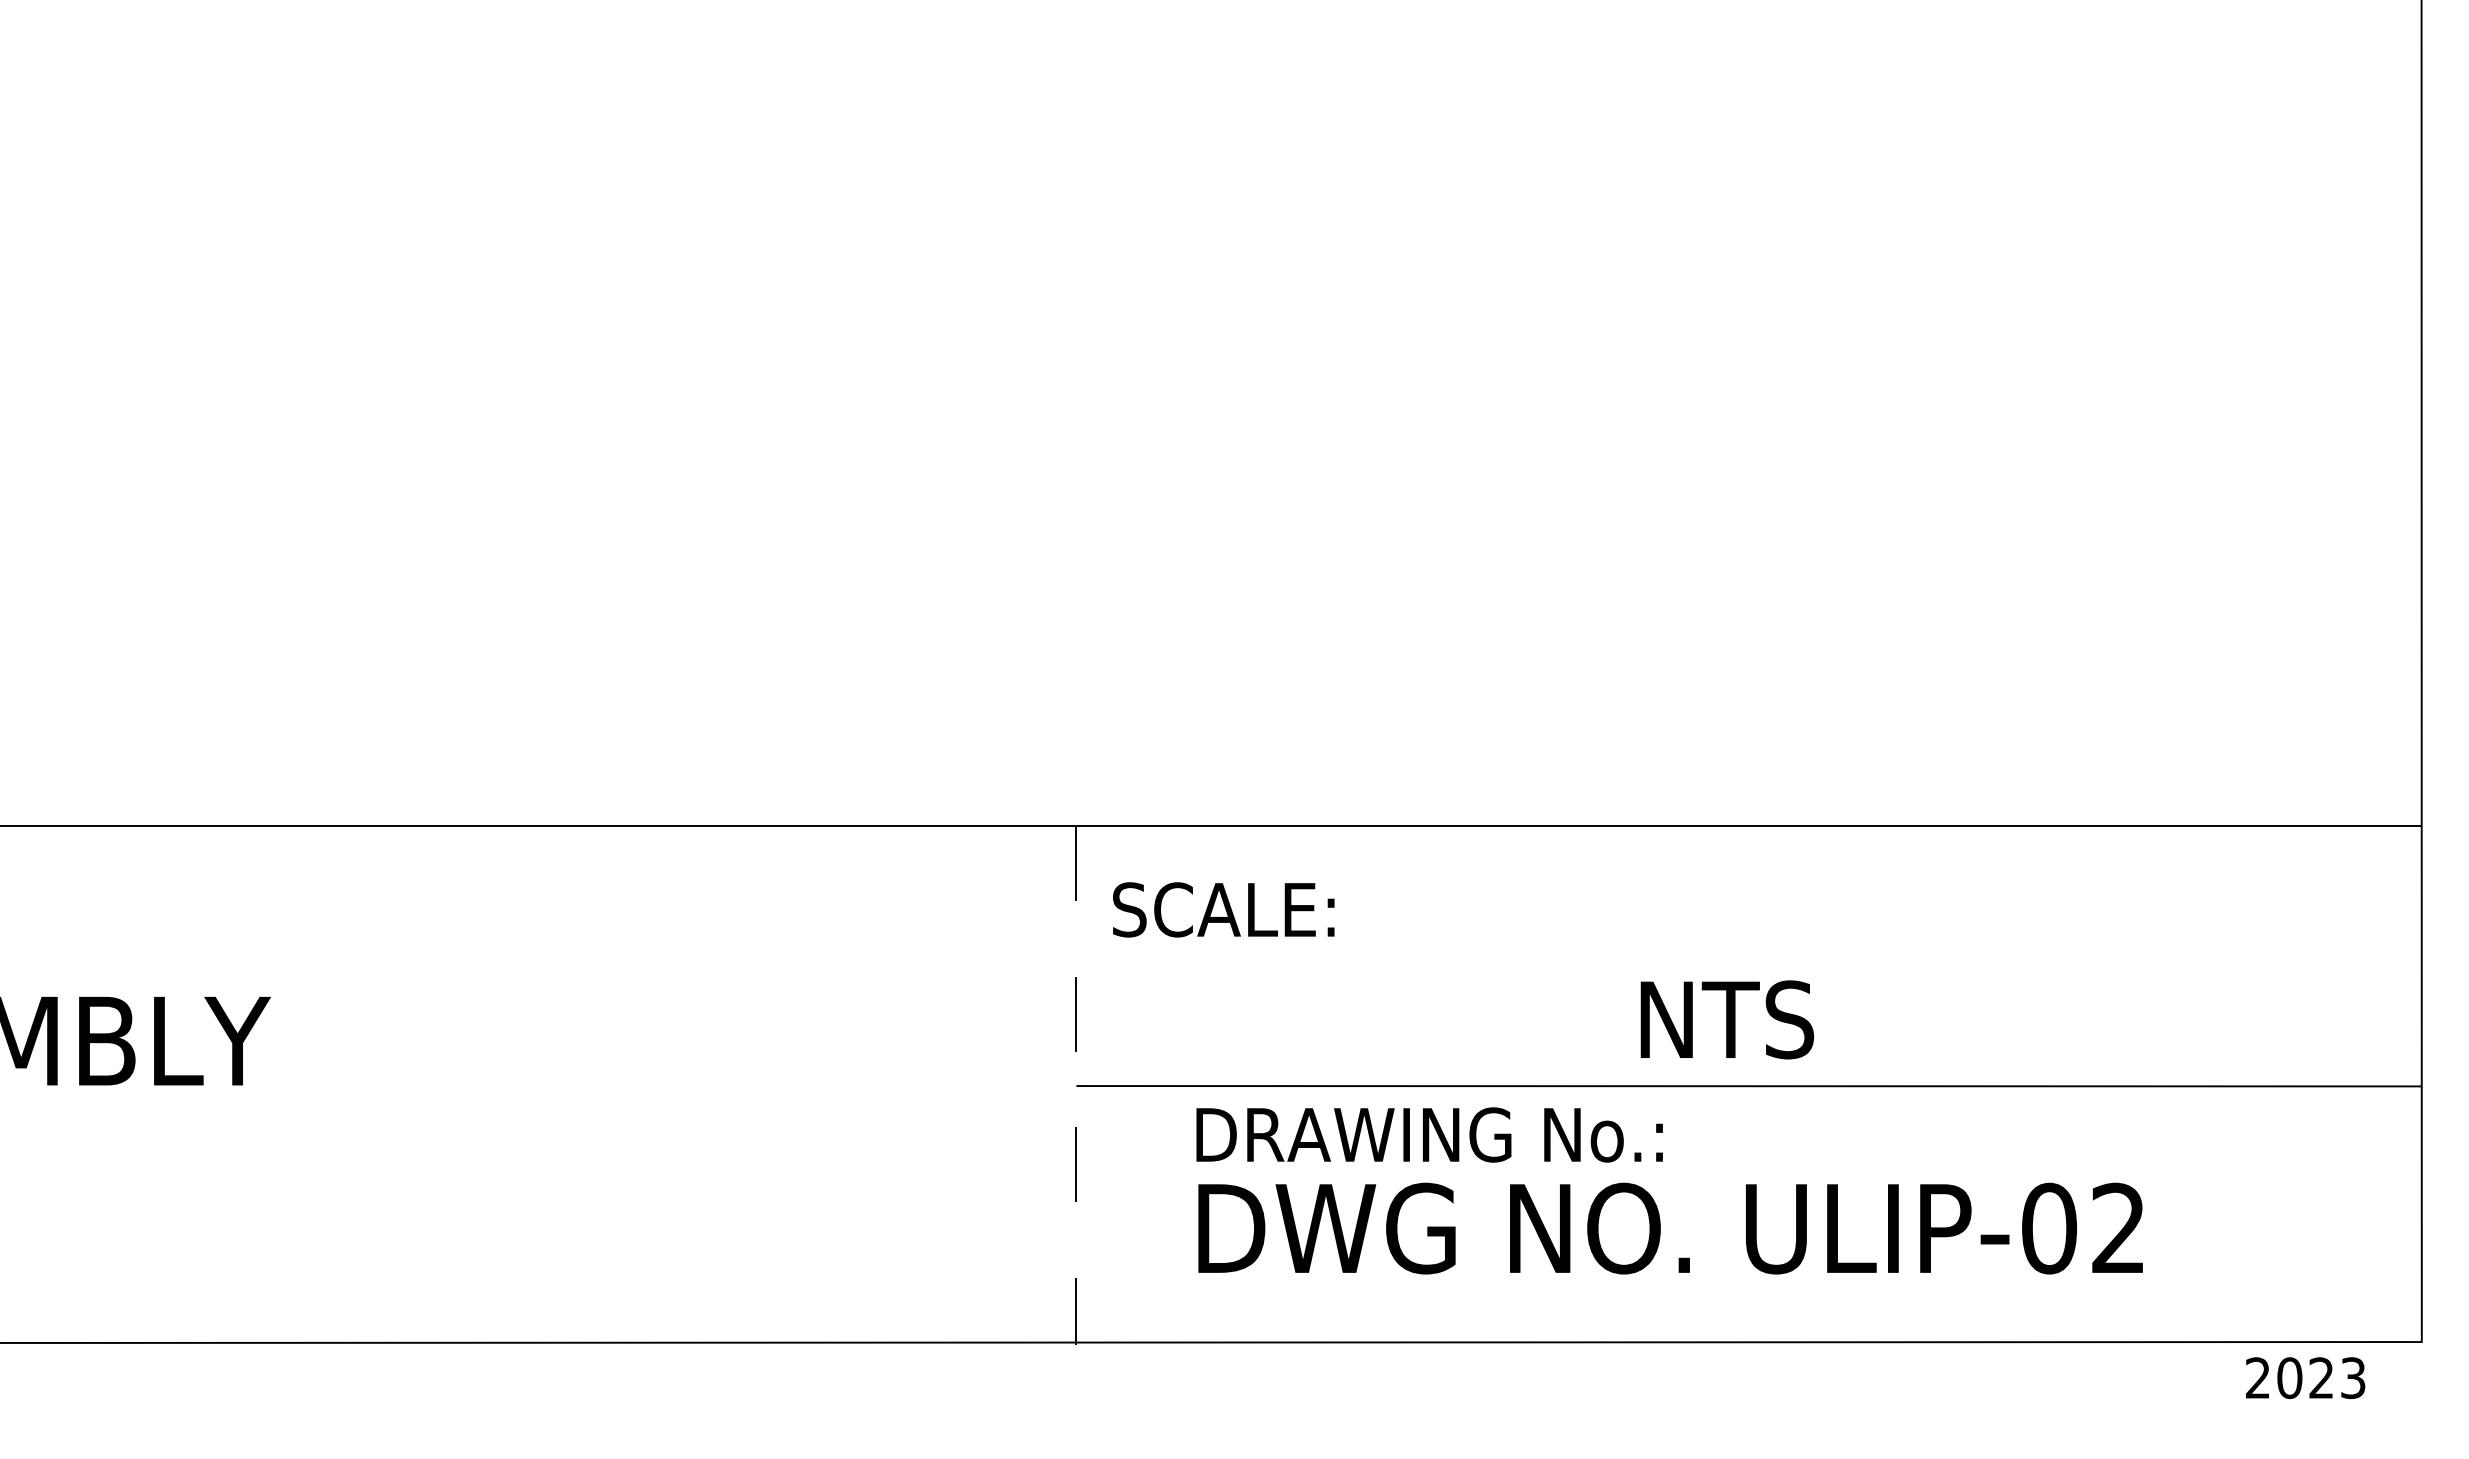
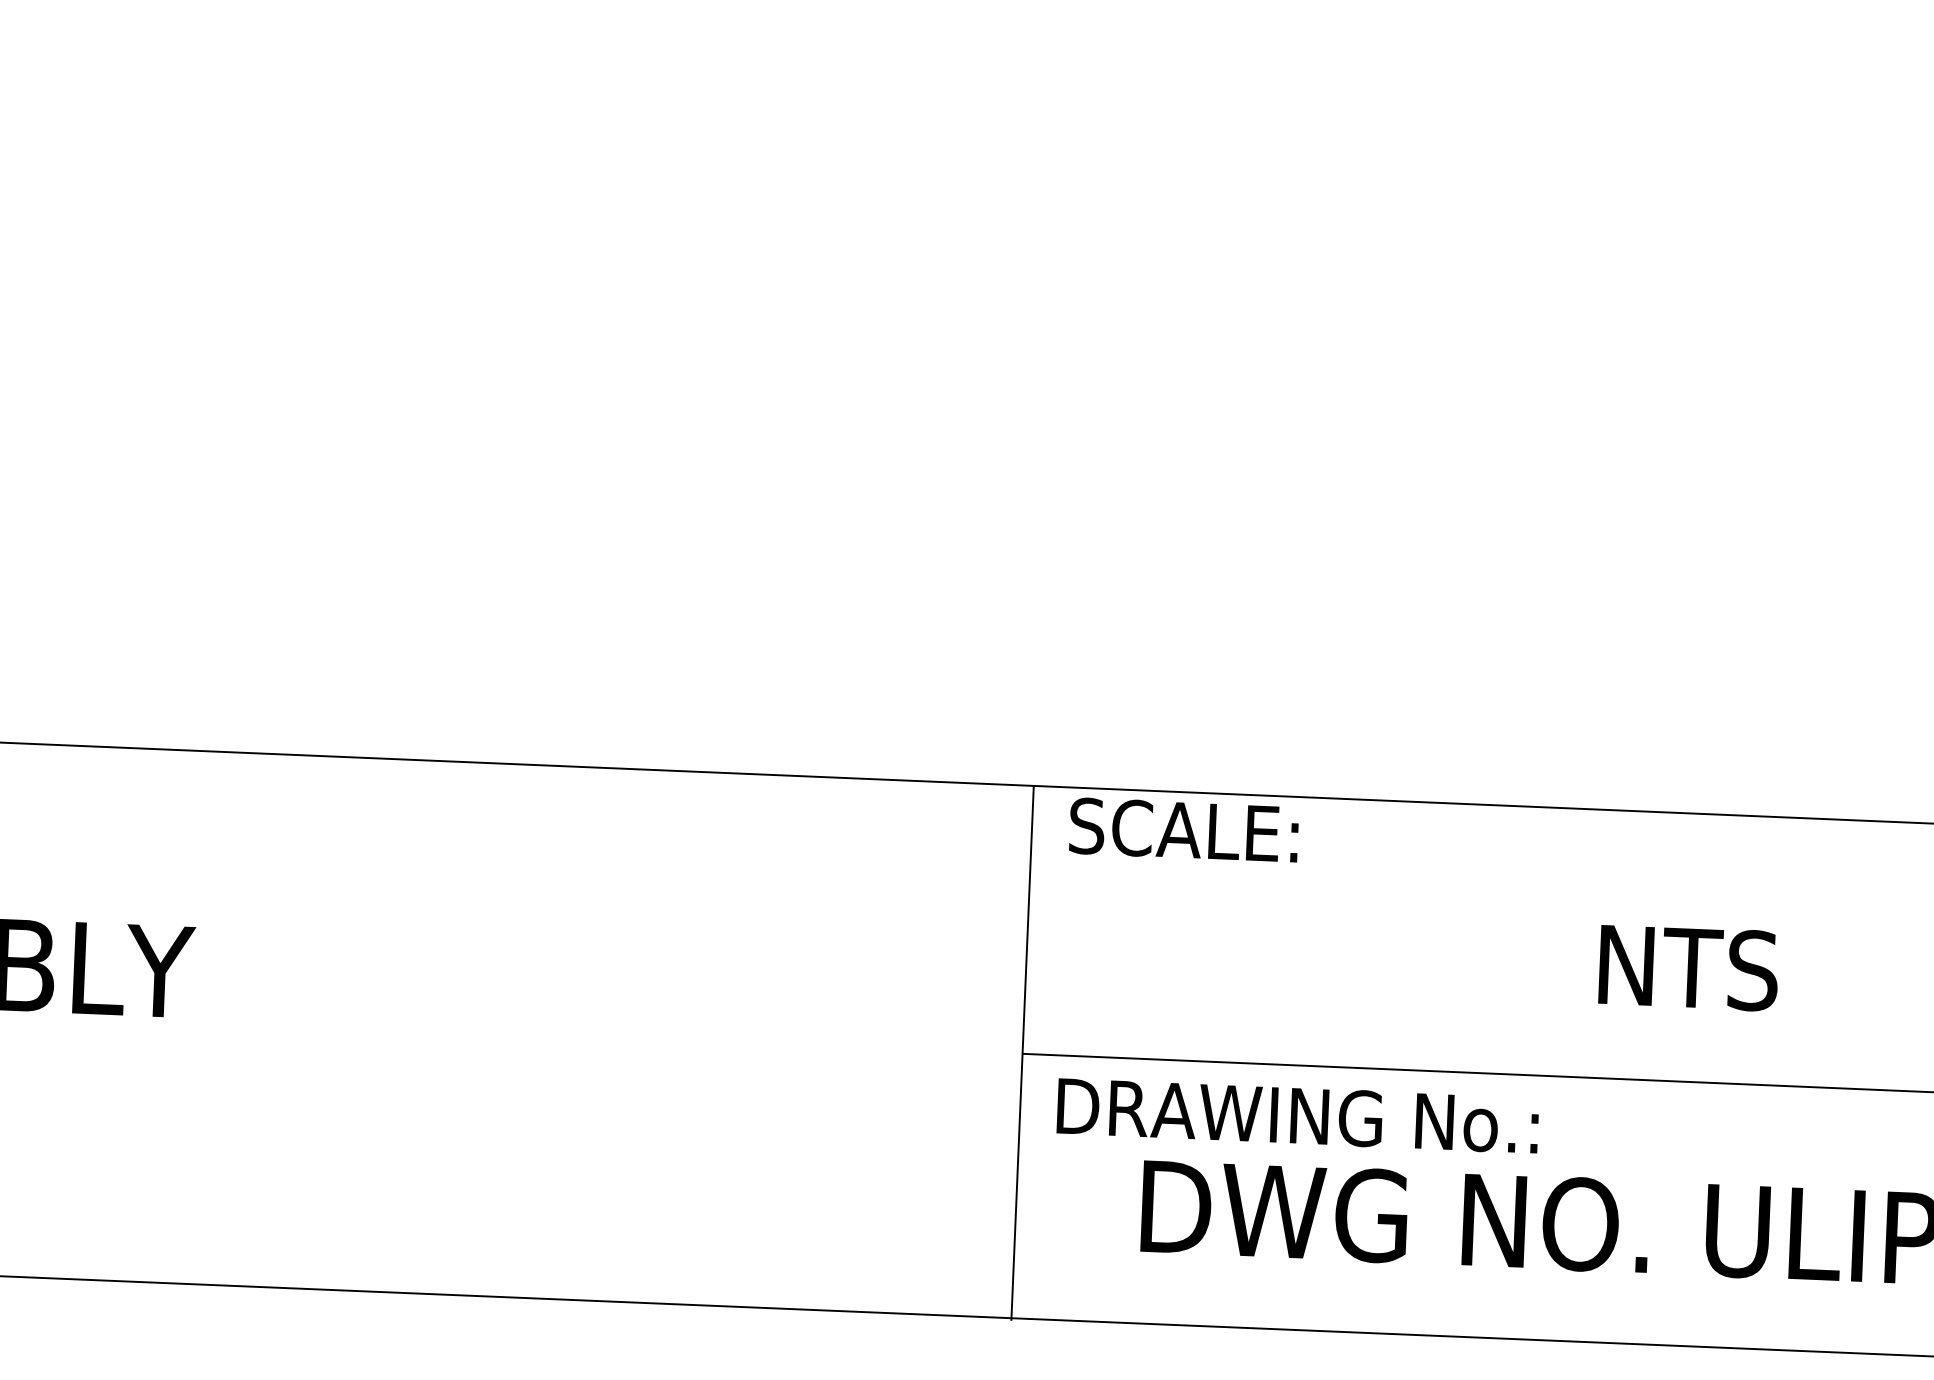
text: (1223, 909) -> (1183, 829), moved
text: (1726, 1019) -> (1688, 967), moved
line: (1076, 1085) -> (1022, 1053), dashed -> solid
text: (1429, 1134) -> (1297, 1115), moved

